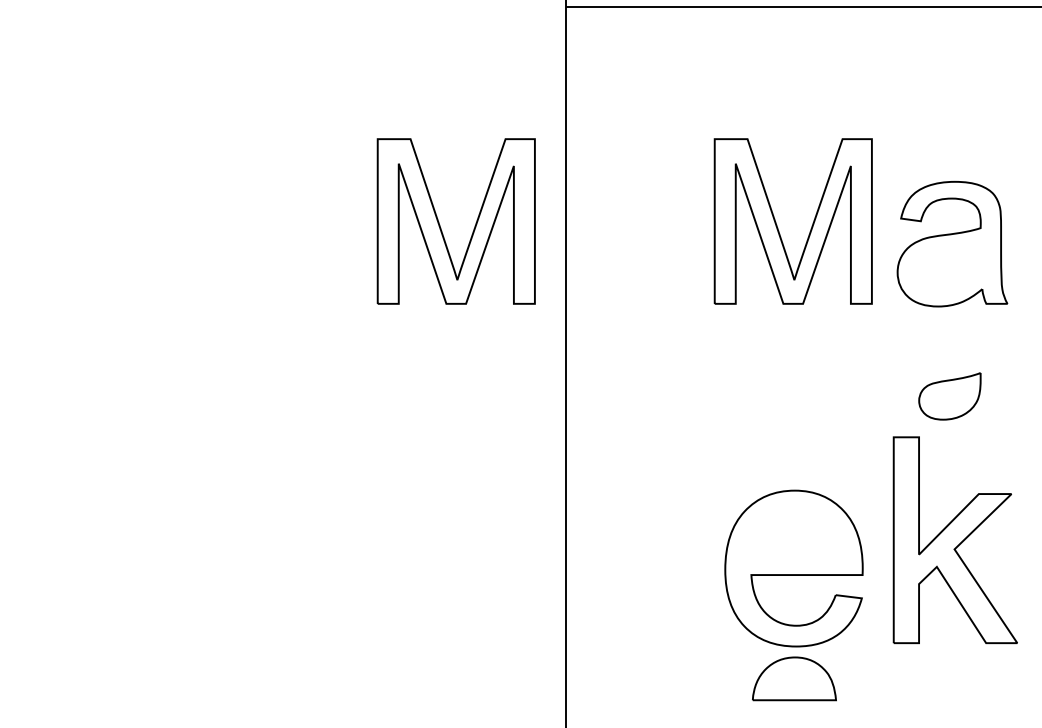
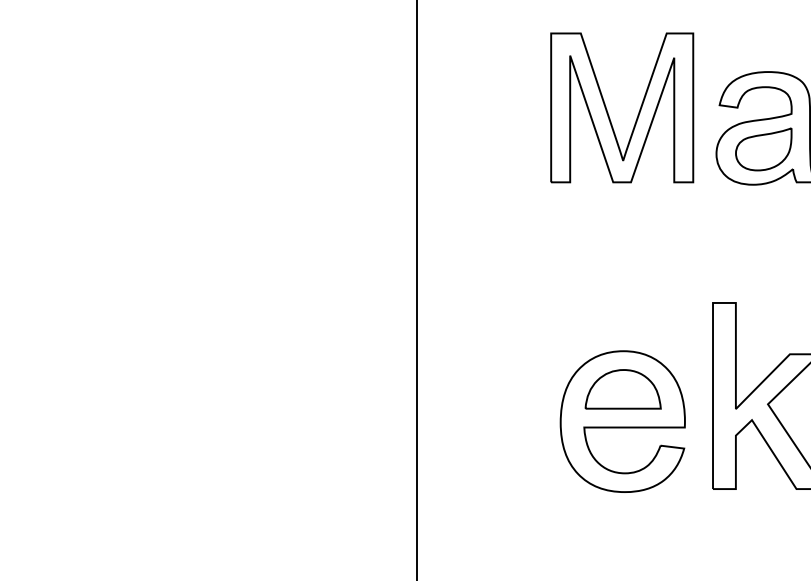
part: (440, 225) -> (303, 111), removed
part: (949, 396) -> (763, 149), moved
part: (794, 678) -> (623, 389), moved

